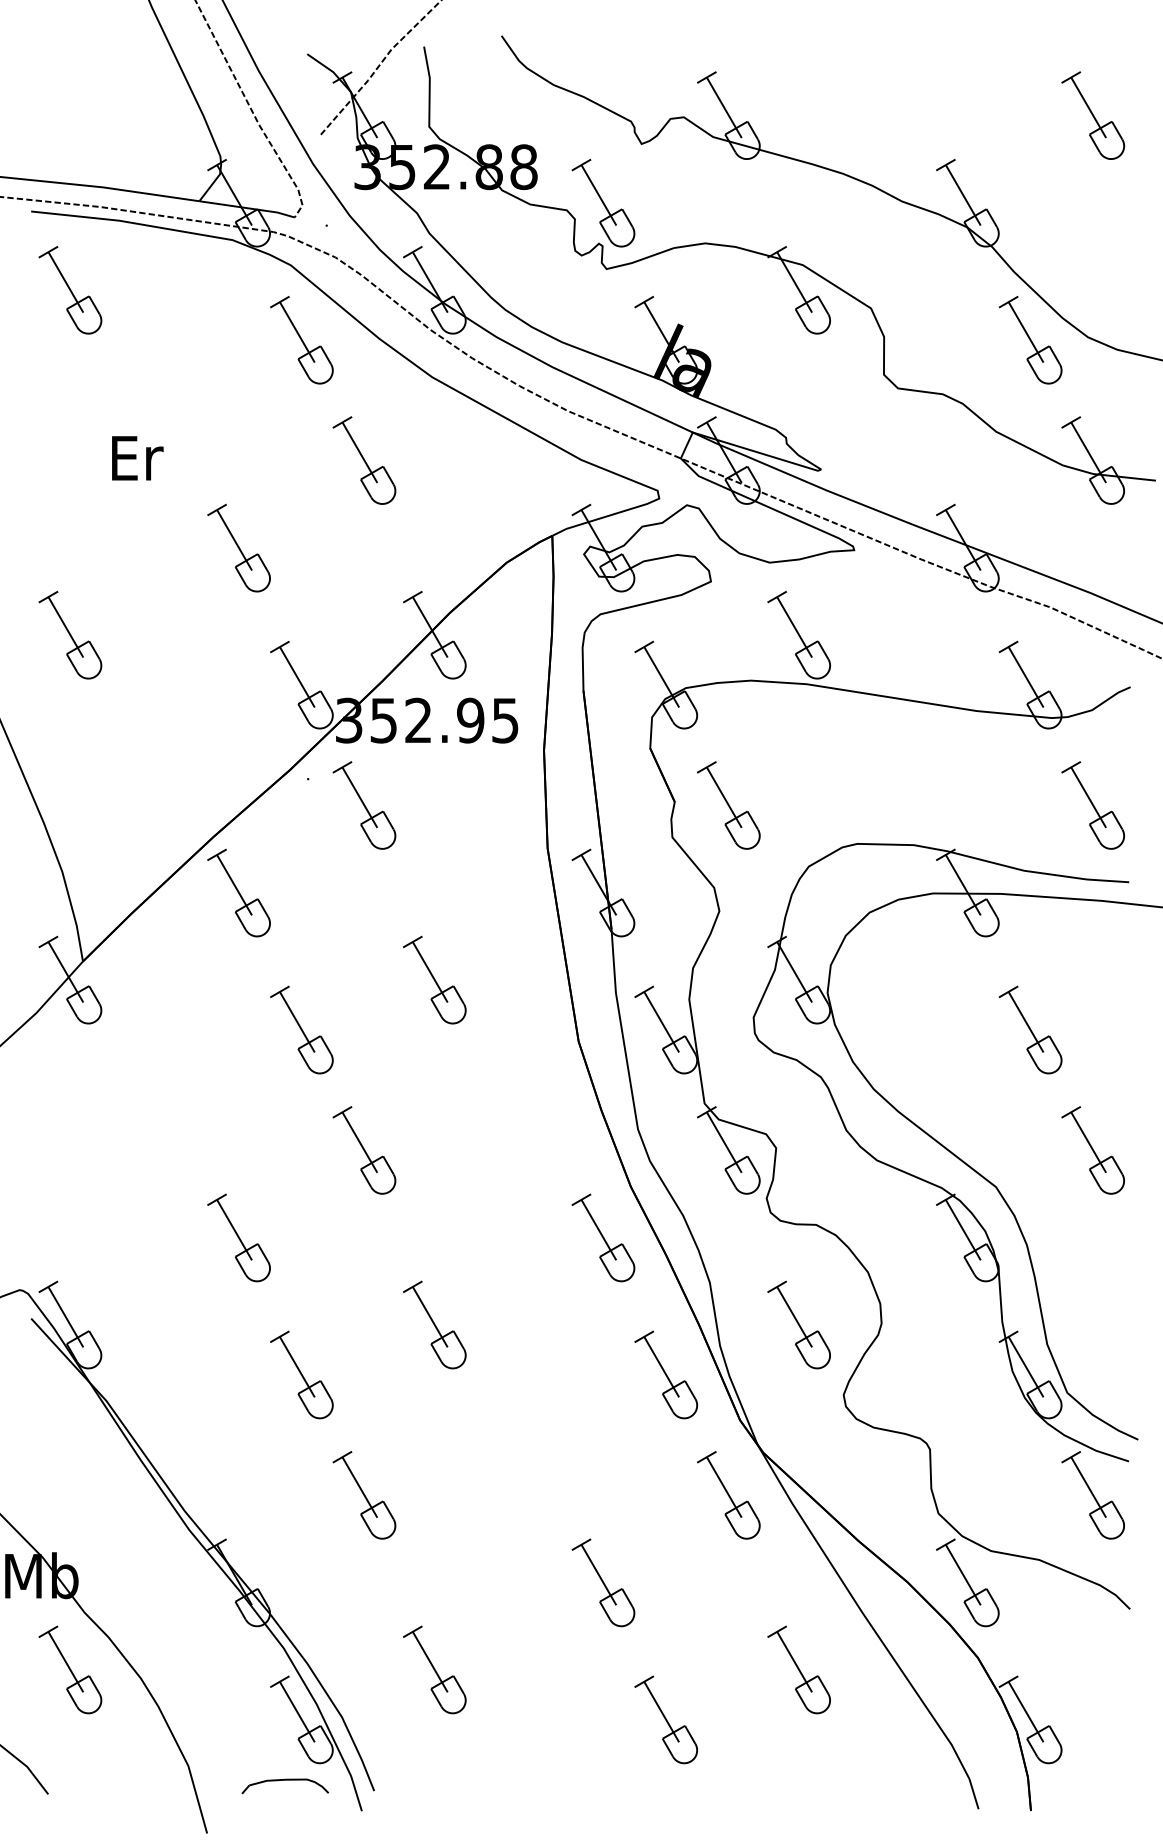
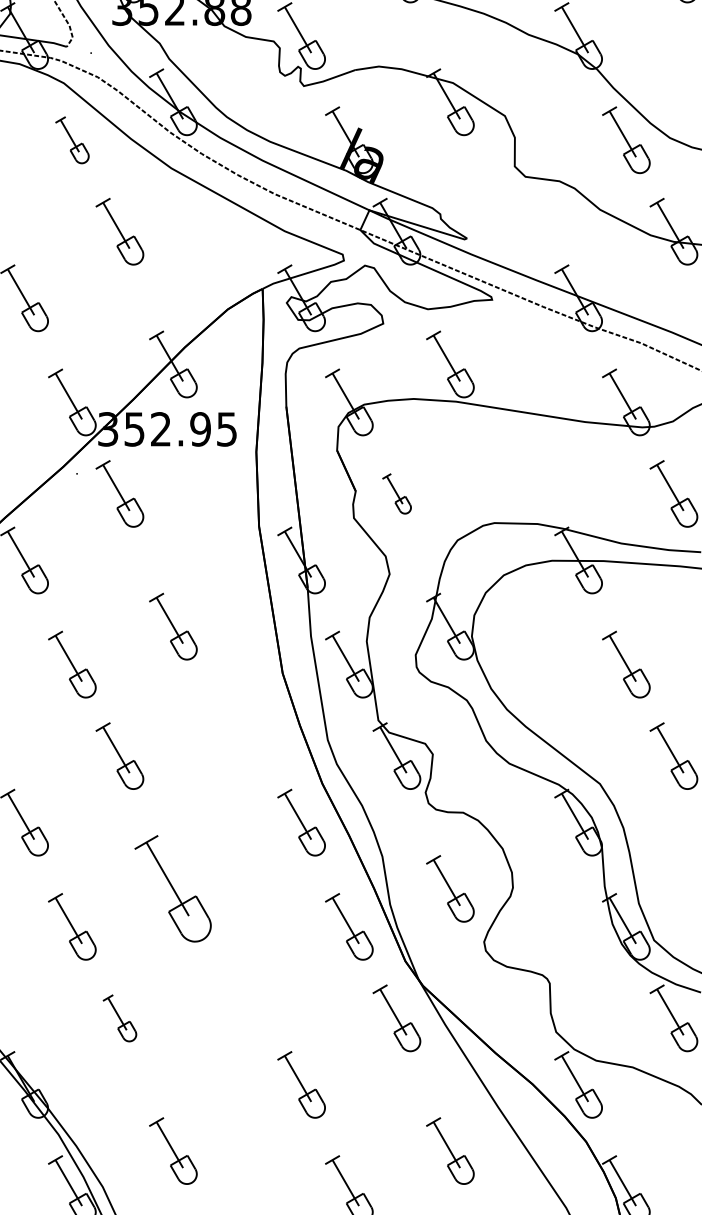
part: (301, 340) -> (71, 140), size x0.7
part: (728, 805) -> (396, 493), size x0.6
part: (434, 1324) -> (173, 888), size x1.6
part: (364, 1495) -> (119, 1018), size x0.7

